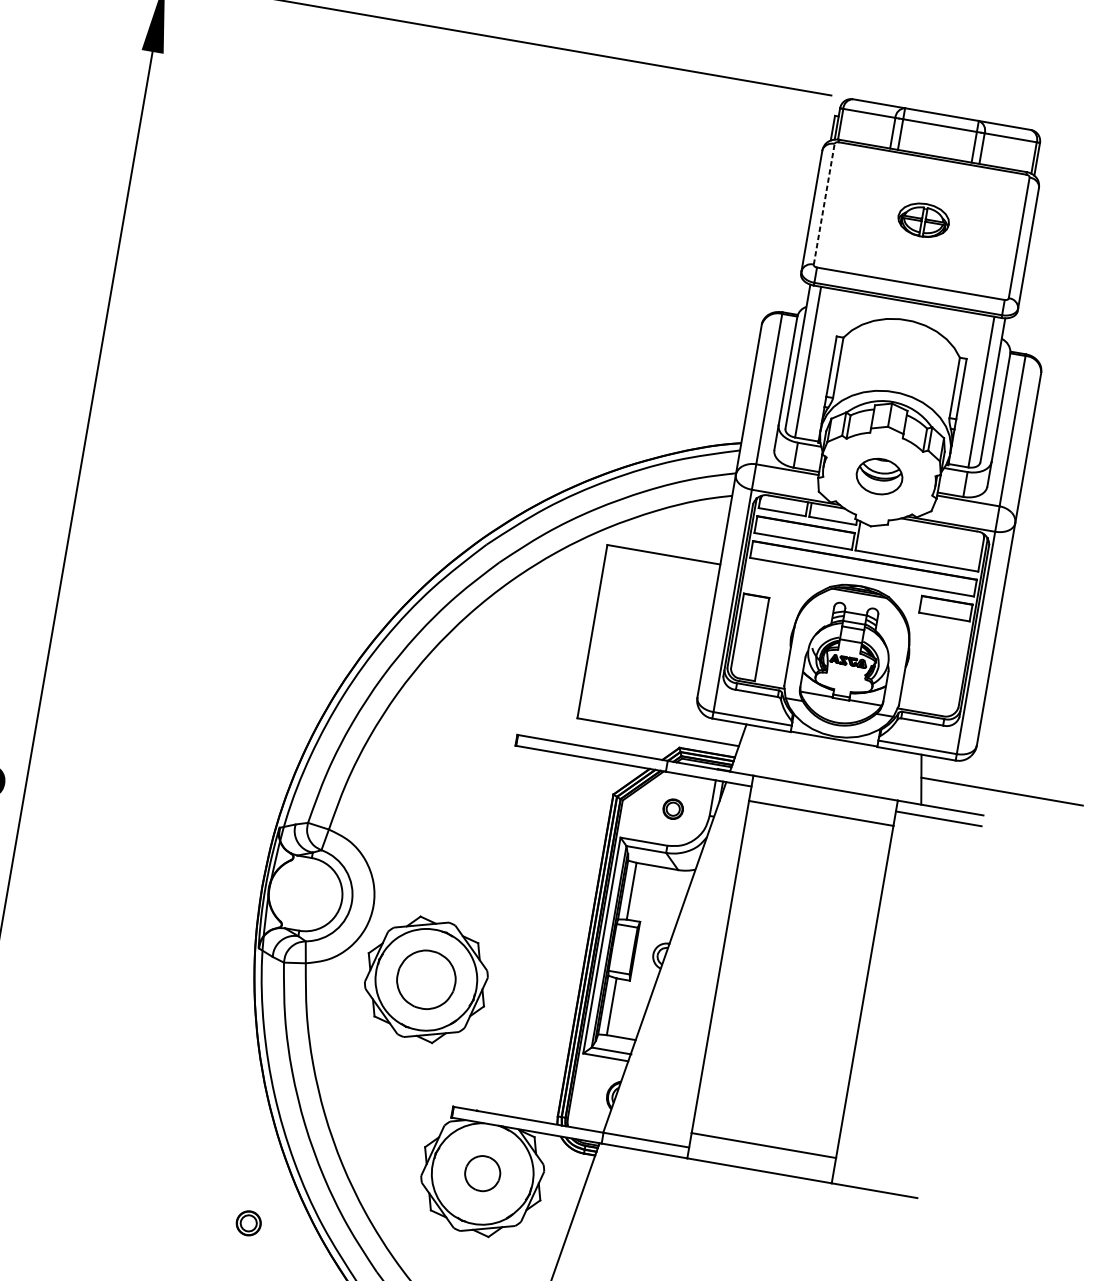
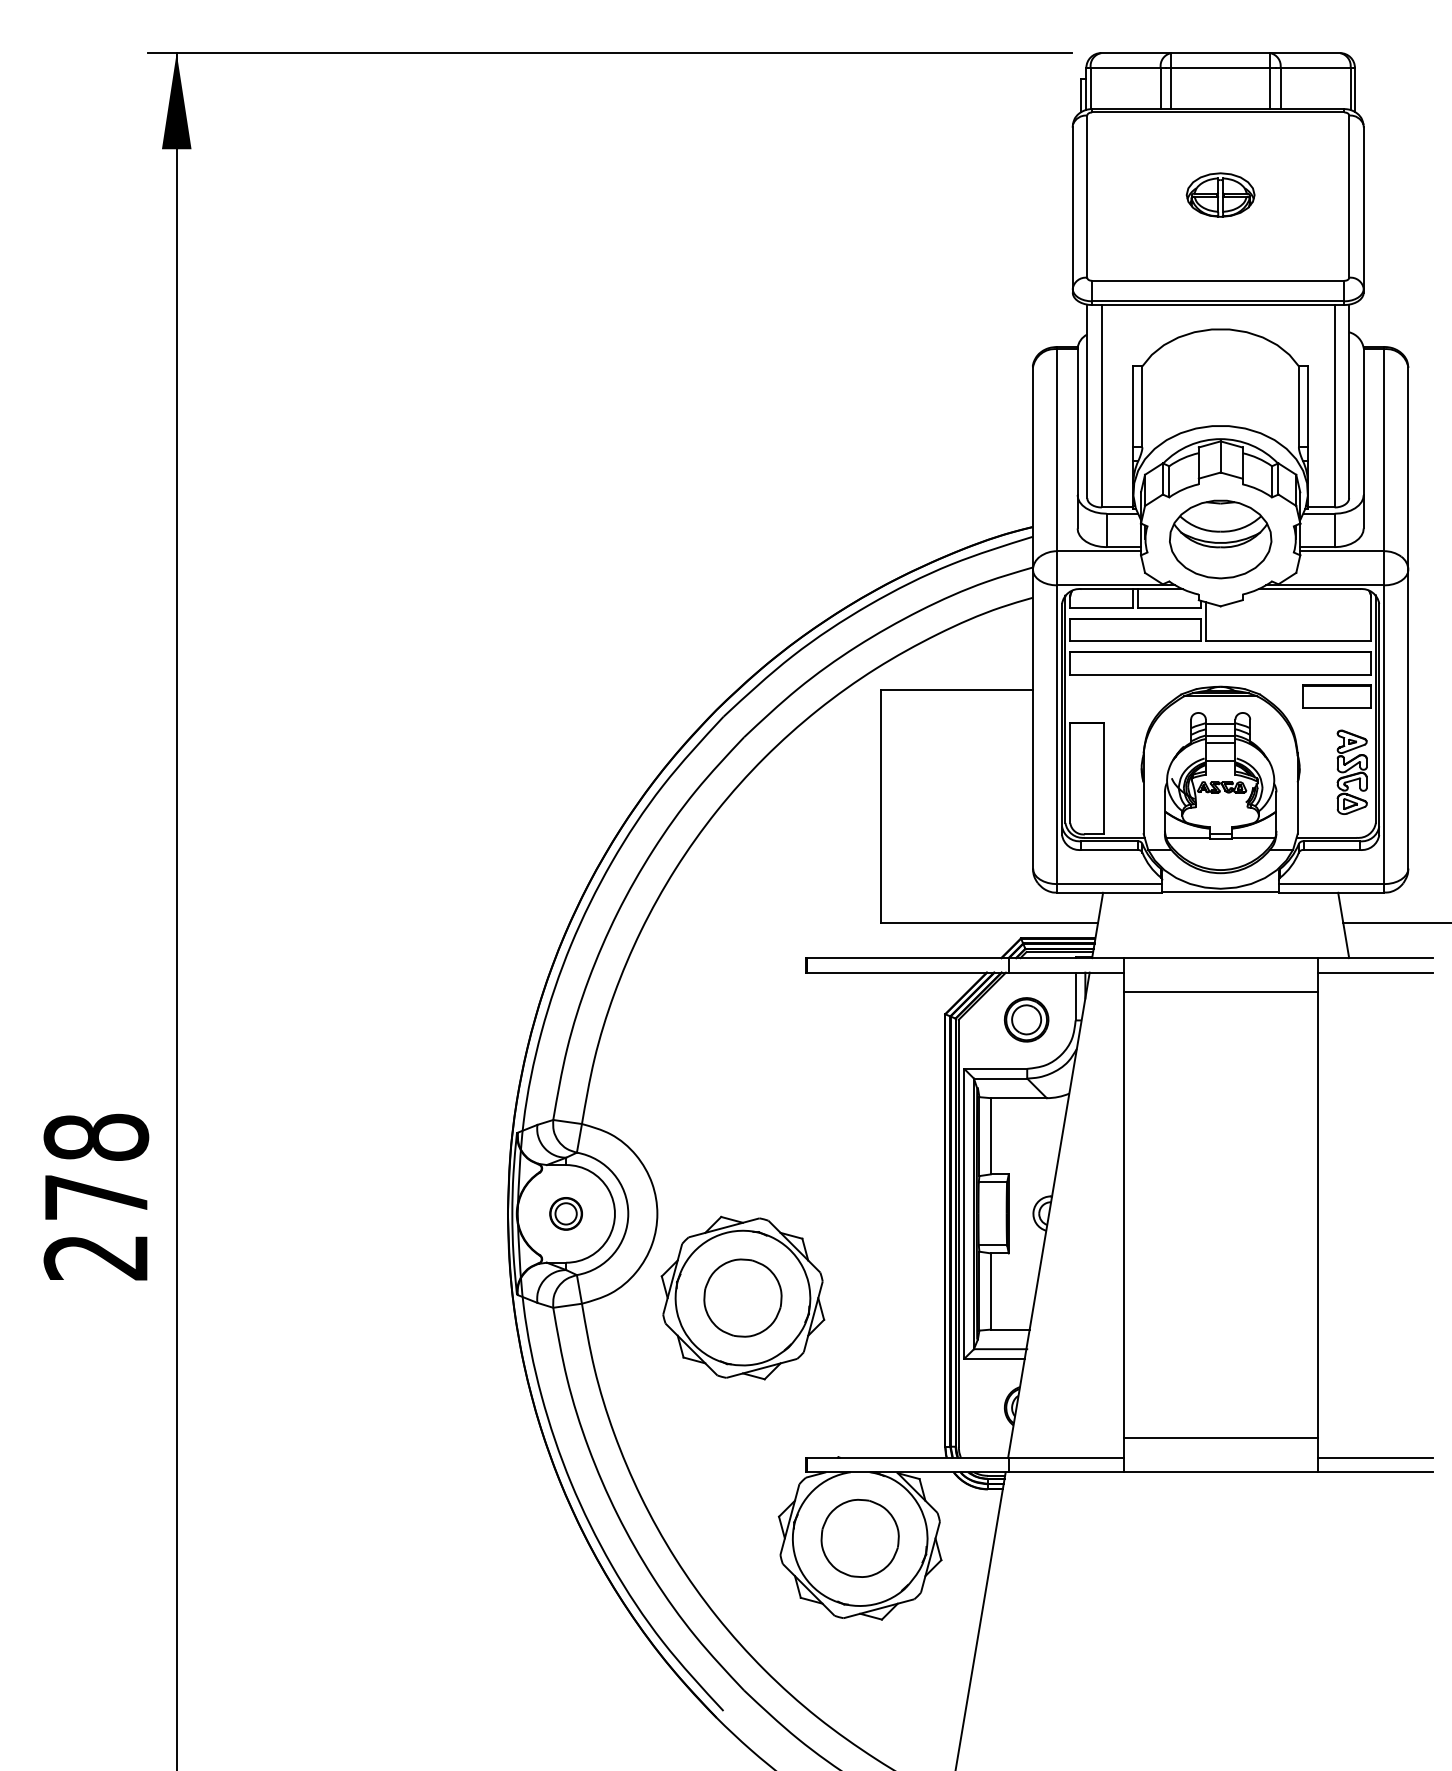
line: (824, 204) -> (1087, 196), dashed -> solid
part: (879, 476) -> (1220, 539), size x1.67
part: (946, 666) -> (1351, 771), added
part: (673, 808) -> (1026, 1019), size x1.67
part: (482, 1172) -> (859, 1537), size x1.67
line: (875, 1179) -> (1374, 1457), added
part: (248, 1223) -> (565, 1213), moved

